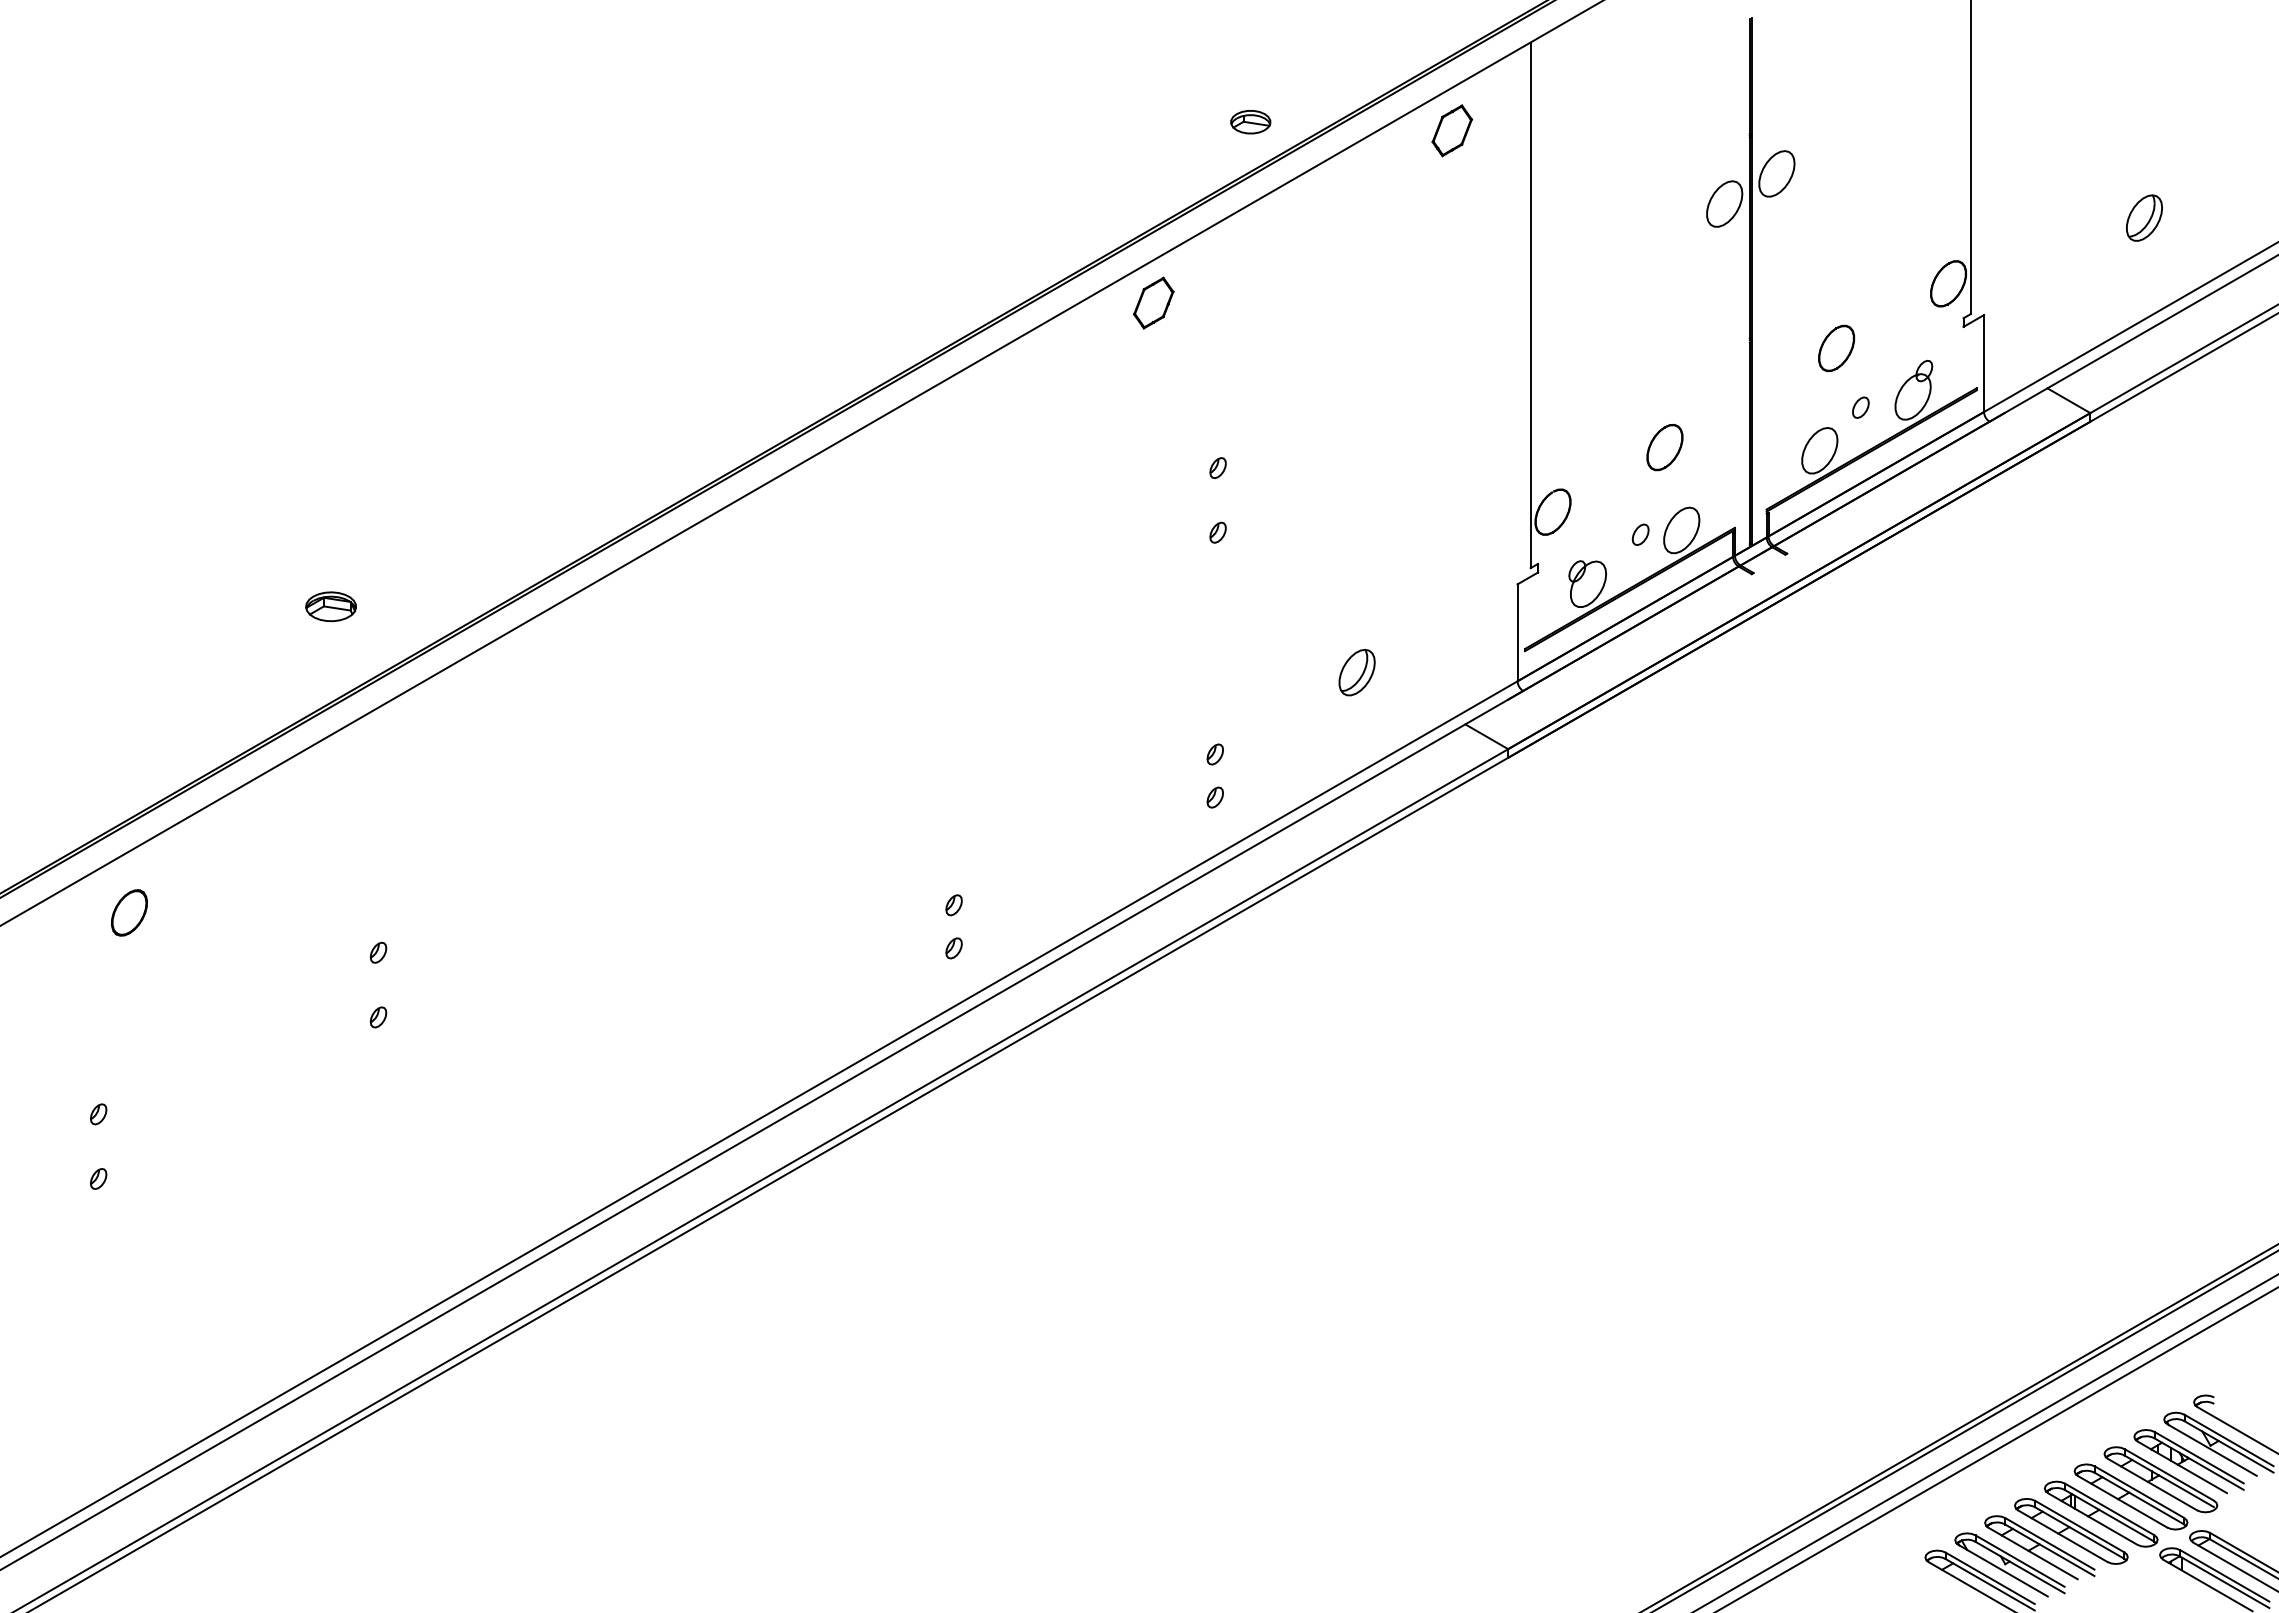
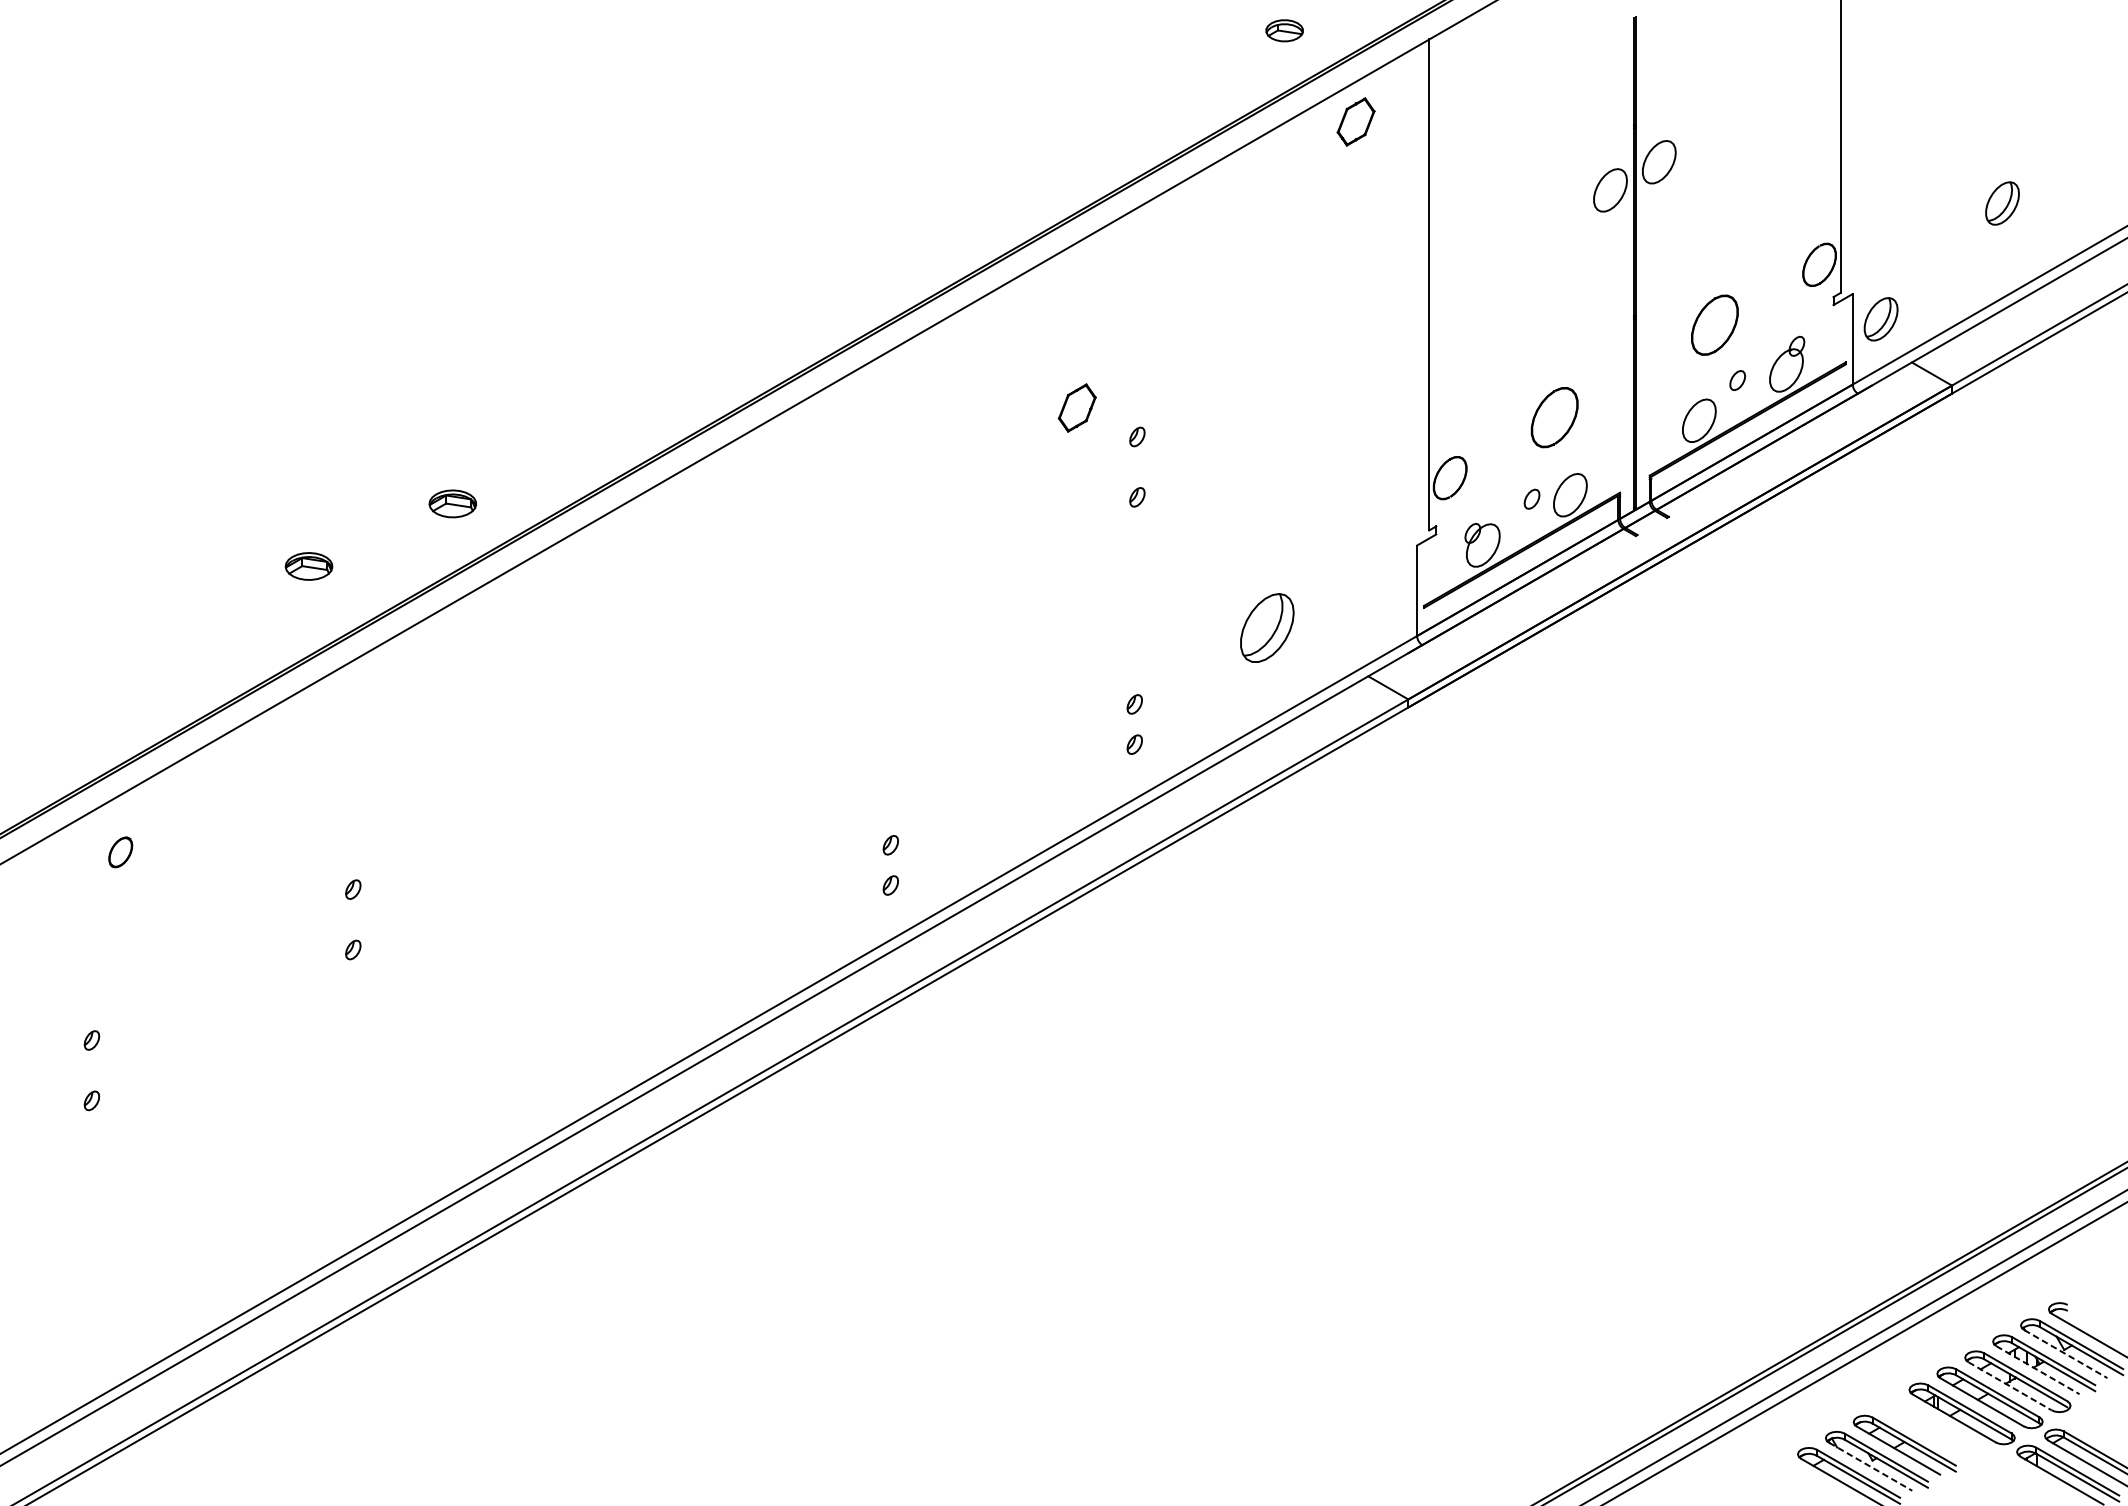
part: (1250, 122) -> (1284, 31), moved
part: (1153, 302) -> (1077, 407), moved
part: (2014, 341) -> (1881, 318), added
part: (1836, 348) -> (1714, 325), size x1.4
part: (1664, 447) -> (1554, 417), size x1.4
part: (484, 539) -> (452, 503), added
part: (1356, 672) -> (1266, 627), size x1.6
part: (129, 912) -> (120, 851), size x0.7
line: (2212, 1450) -> (2066, 1354), solid -> dashed
line: (2182, 1467) -> (2038, 1370), solid -> dashed
line: (2152, 1484) -> (2010, 1386), solid -> dashed
part: (2071, 1531) -> (1934, 1430), removed
line: (2003, 1571) -> (1870, 1467), solid -> dashed

